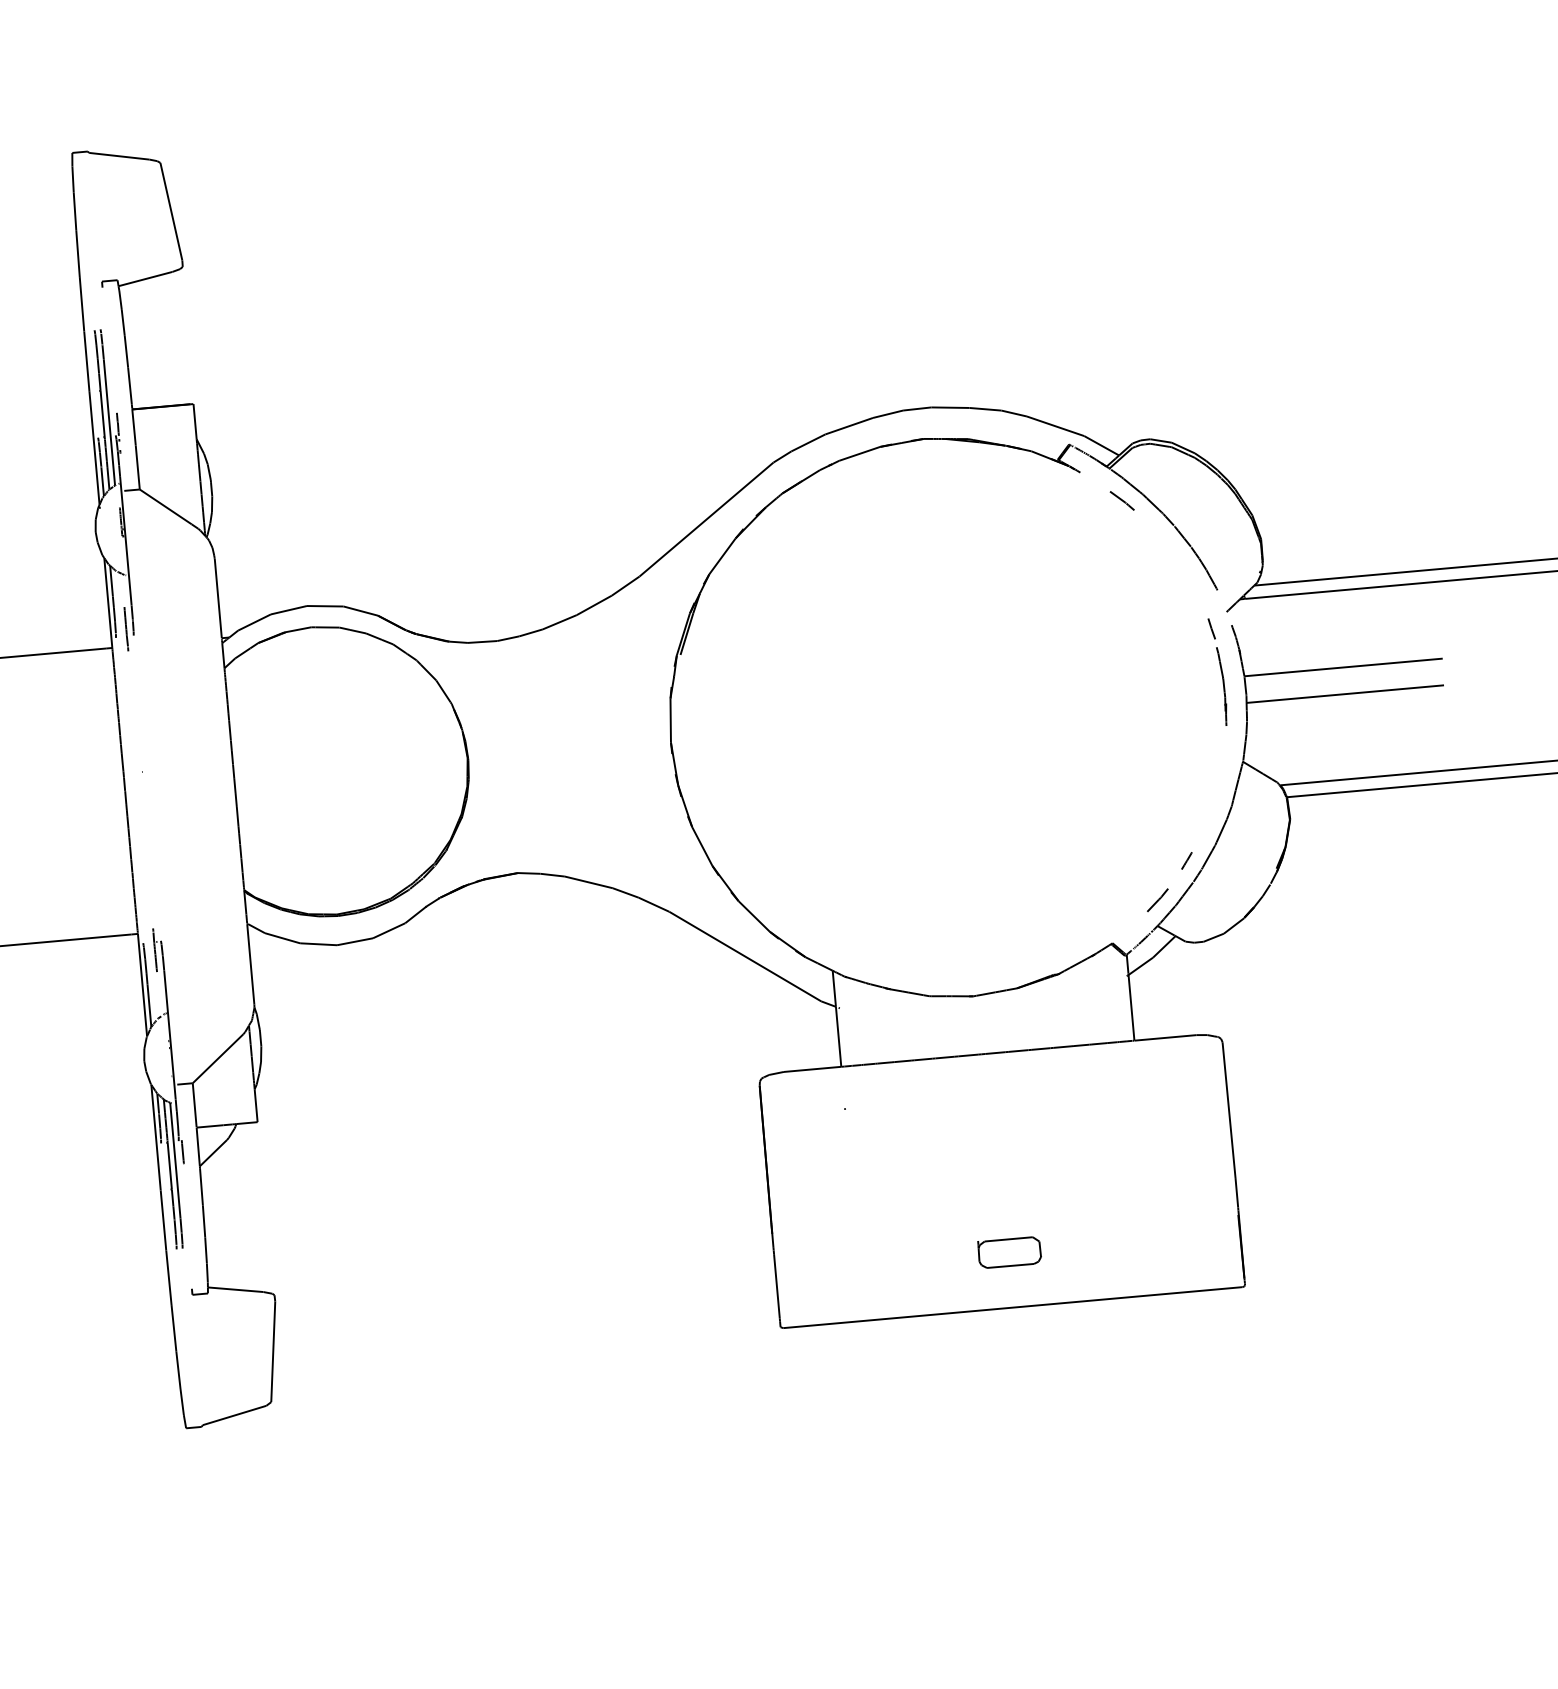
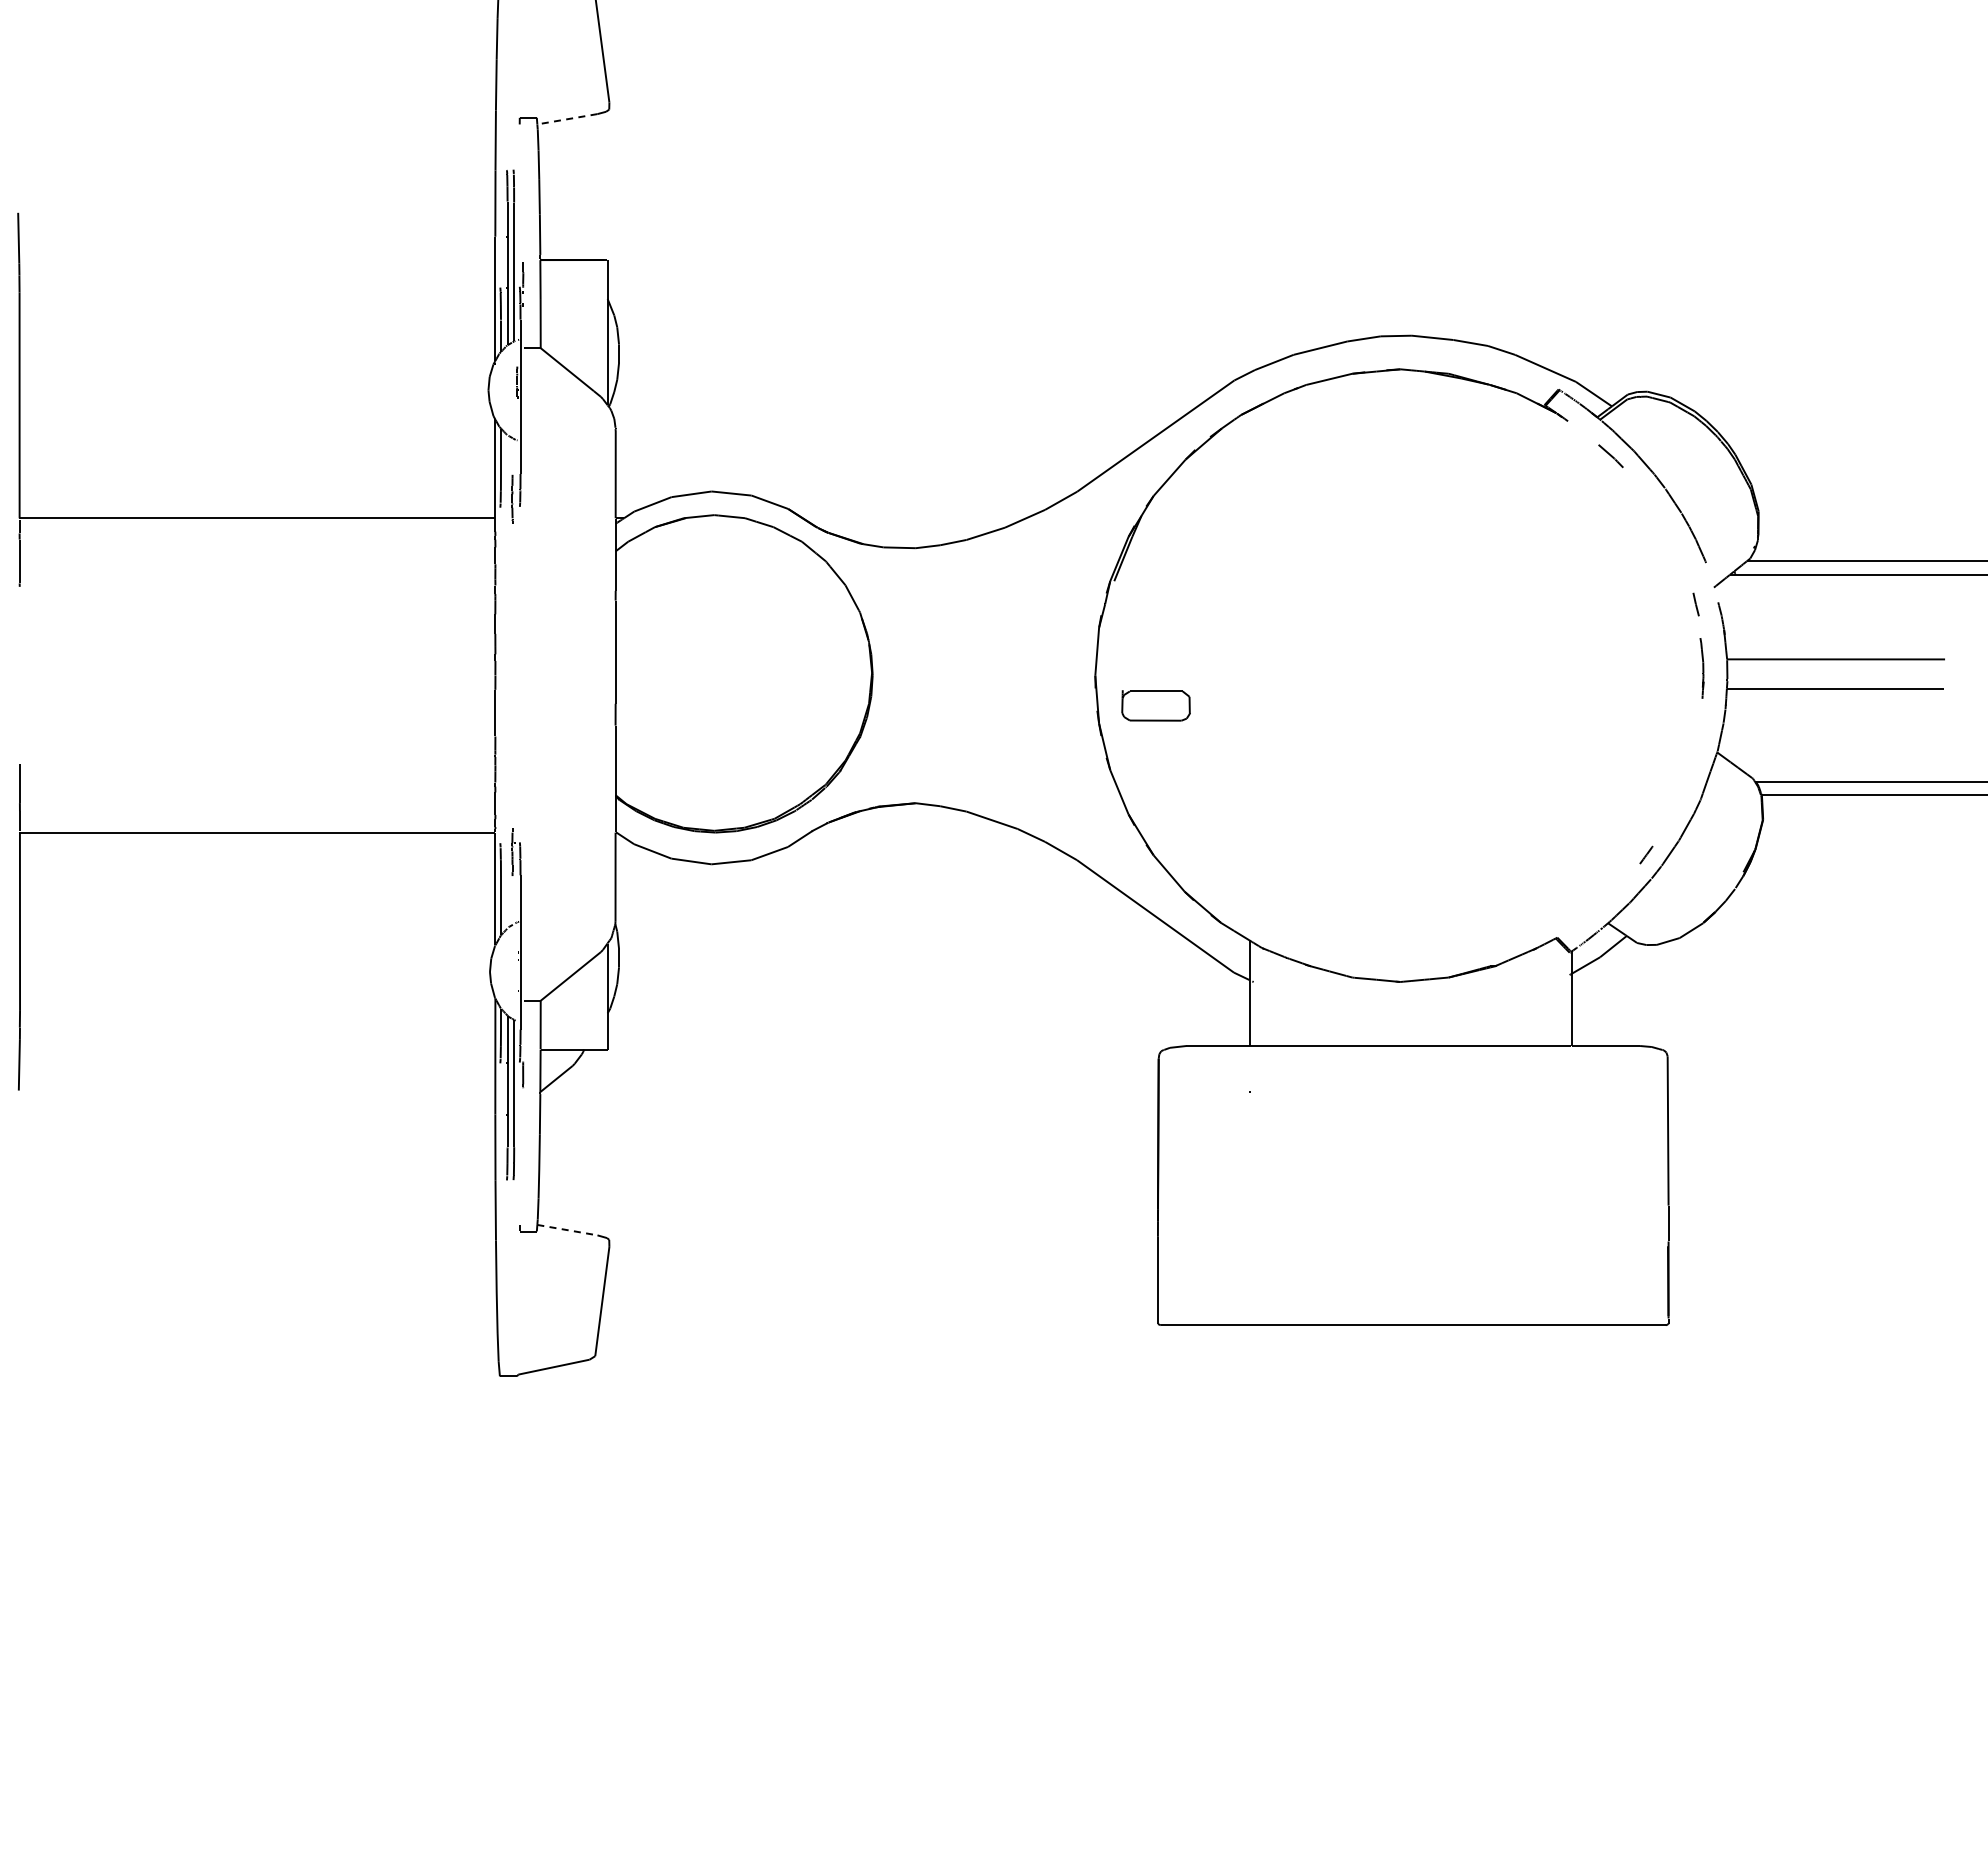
line: (145, 279) -> (567, 119), solid -> dashed
part: (1221, 686) -> (1701, 668), size x0.7
line: (1157, 900) -> (1610, 895), removed
part: (1009, 1252) -> (1155, 705), moved
line: (235, 1290) -> (567, 1230), solid -> dashed

